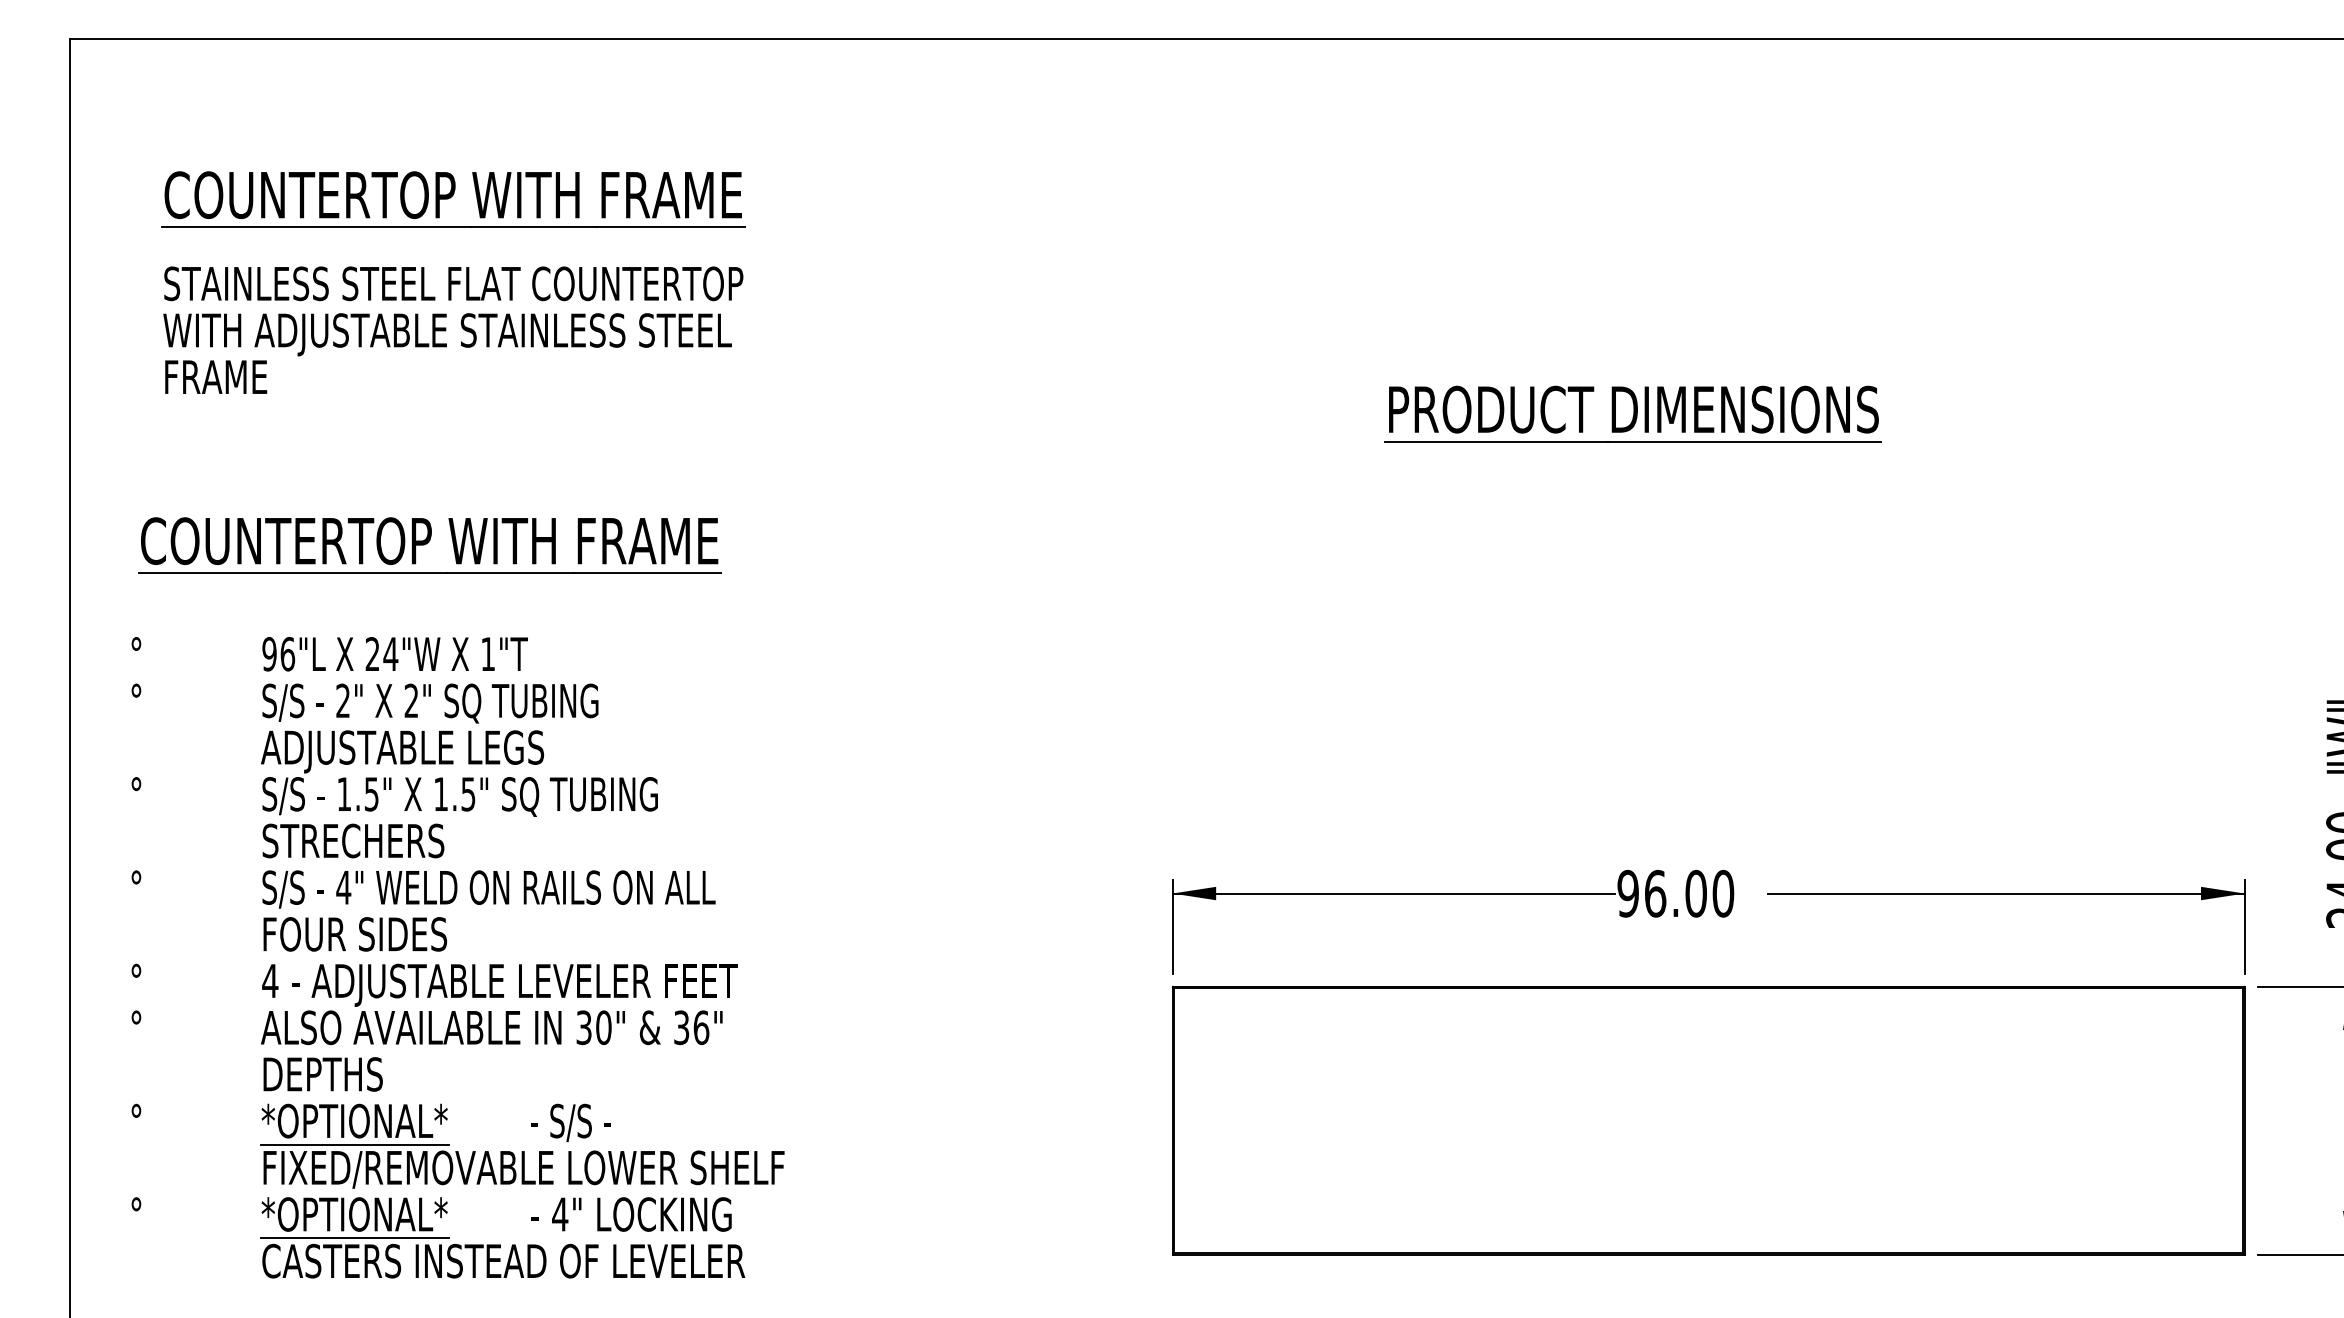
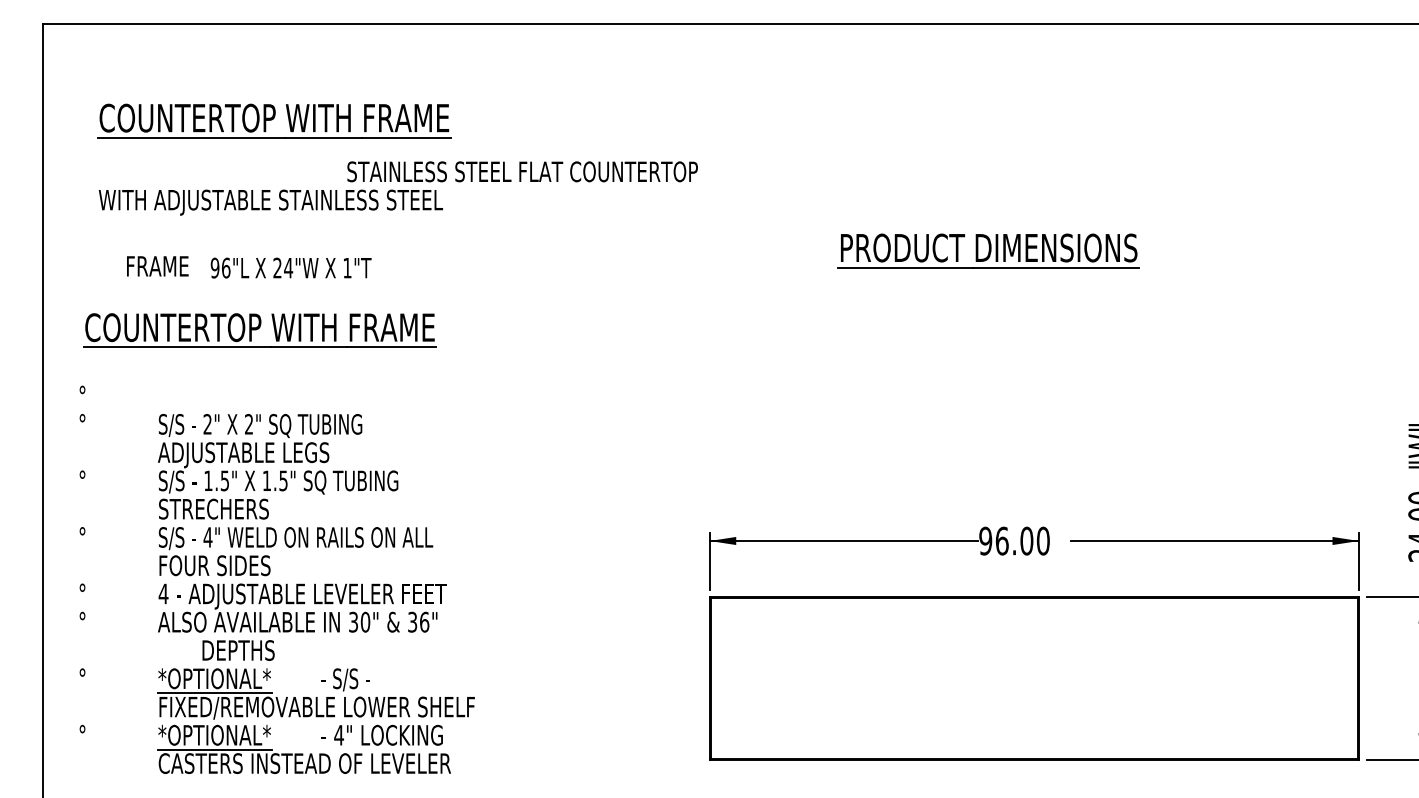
text: (453, 283) -> (522, 171), moved
text: (215, 377) -> (157, 266), moved
text: (394, 653) -> (290, 267), moved
text: (323, 1074) -> (238, 650), moved

